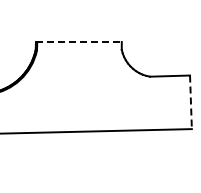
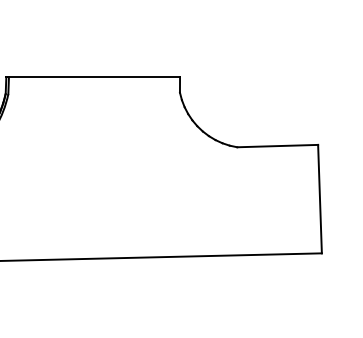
line: (78, 42) -> (92, 78), dashed -> solid
line: (190, 102) -> (319, 199), dashed -> solid

